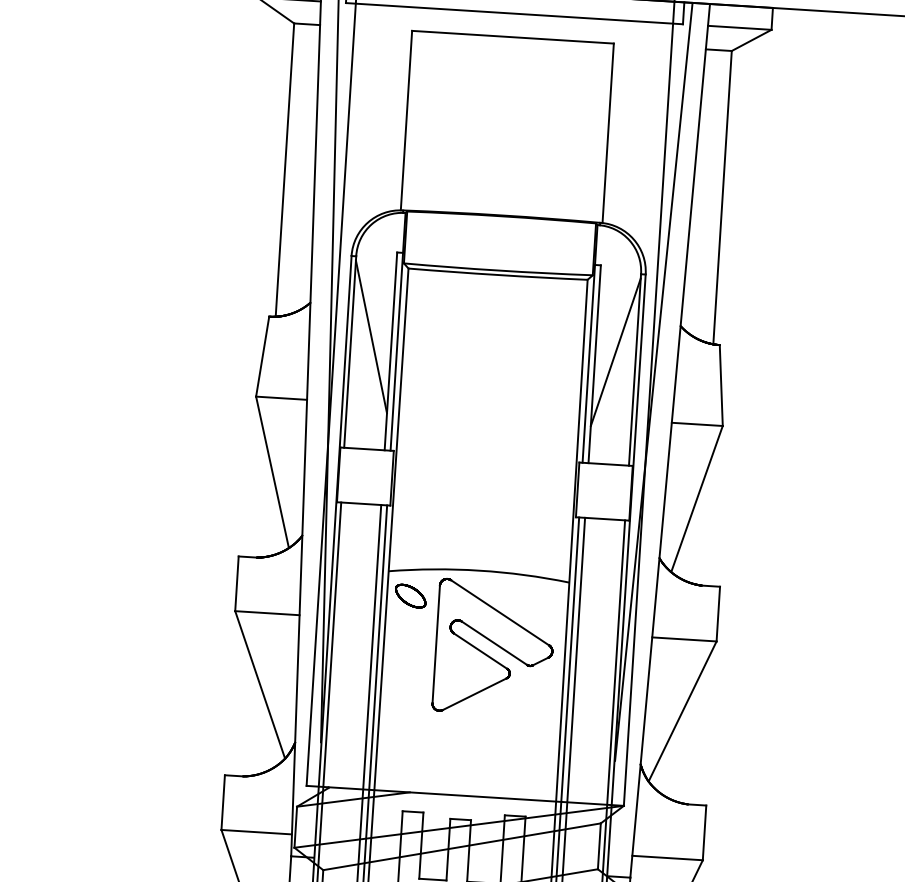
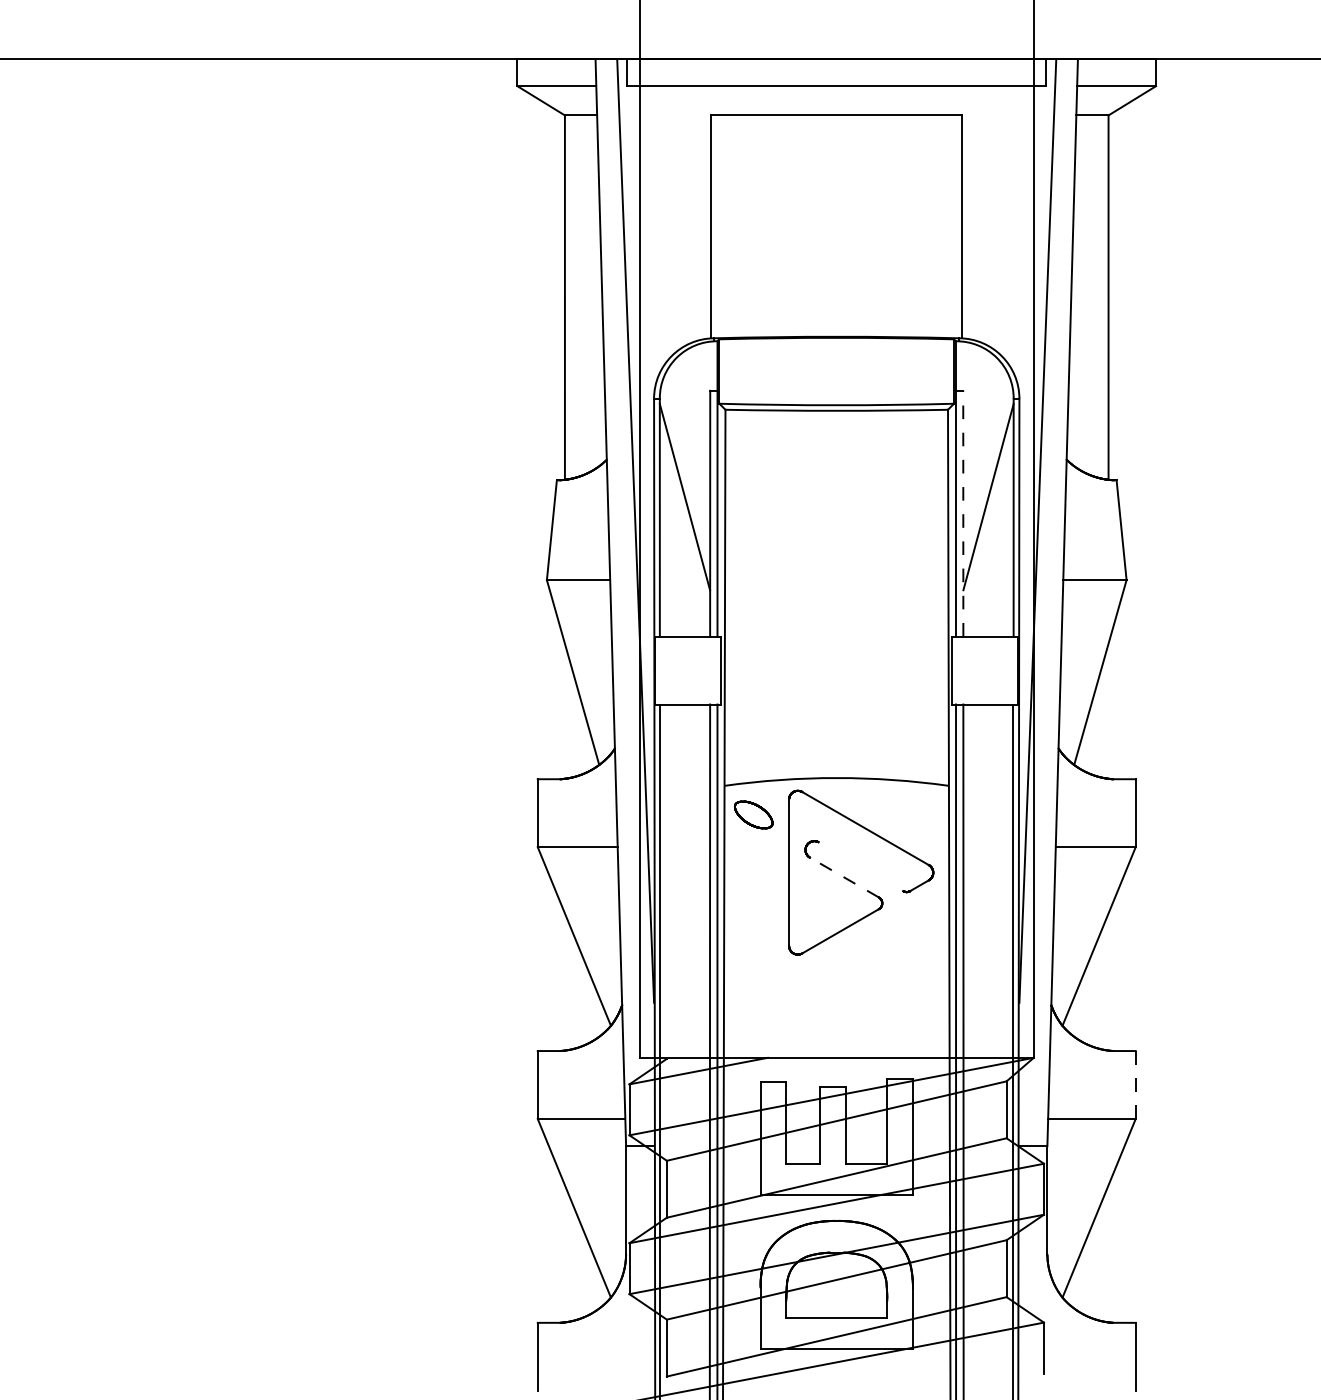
line: (594, 364) -> (963, 513), solid -> dashed
line: (494, 643) -> (860, 866), removed
line: (480, 651) -> (844, 877), solid -> dashed
line: (704, 833) -> (1135, 1085), solid -> dashed

